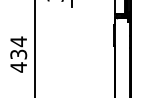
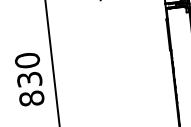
text: (18, 54) -> (29, 79), 434 -> 830

